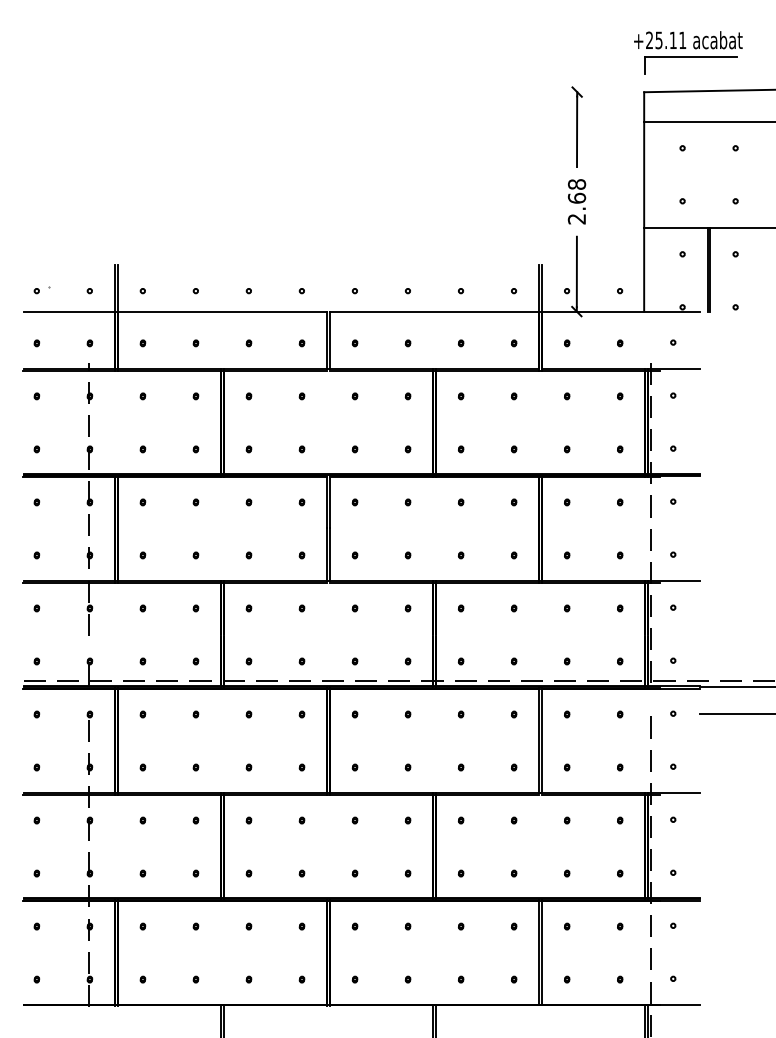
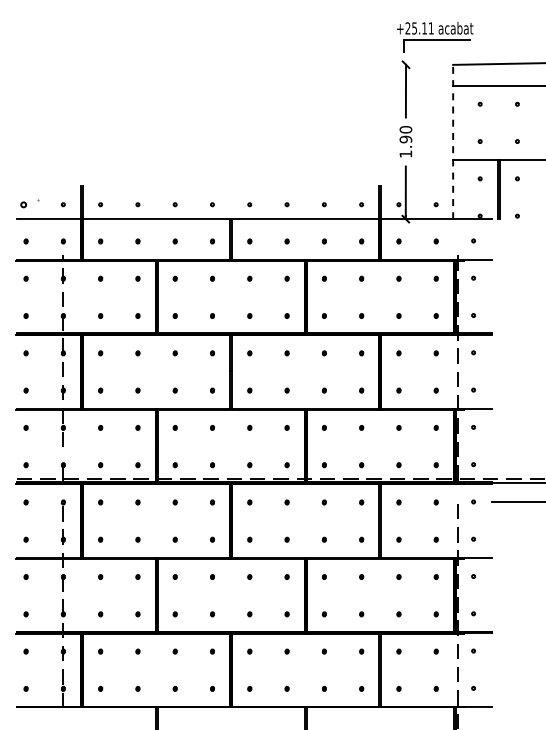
part: (688, 53) -> (435, 37), moved
text: (576, 201) -> (405, 141), 2.68 -> 1.90
line: (644, 201) -> (453, 141), solid -> dashed
part: (41, 290) -> (29, 204), size x1.6

